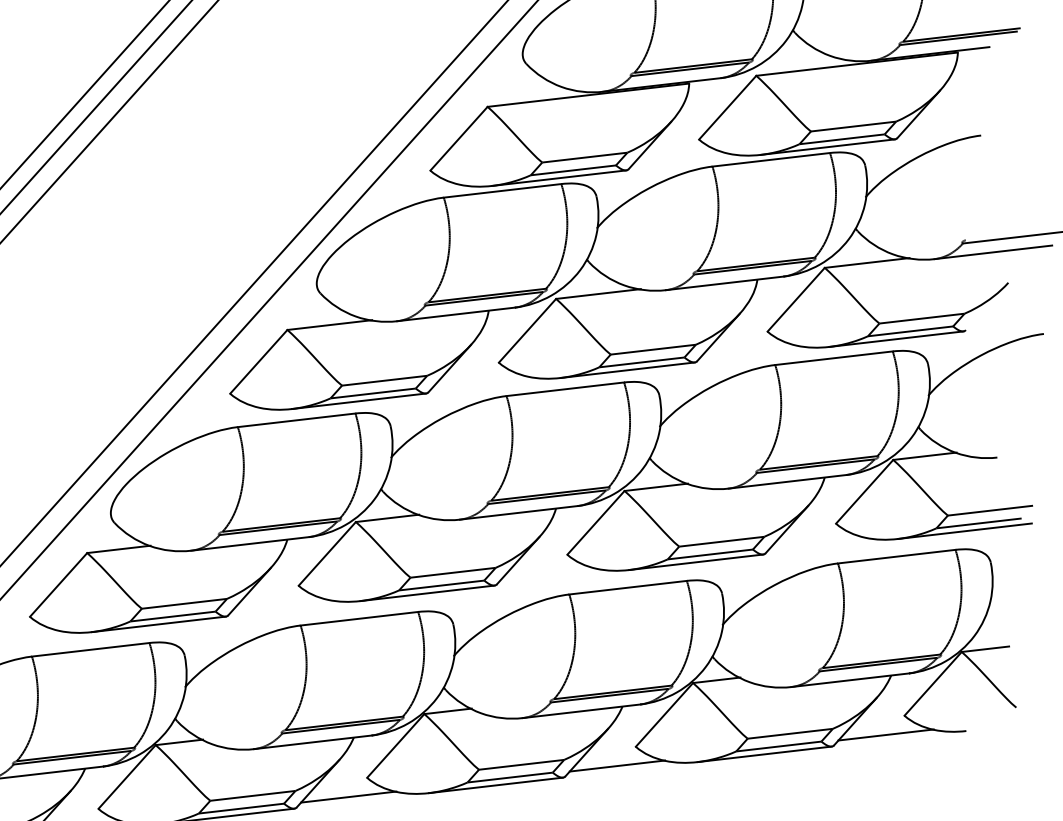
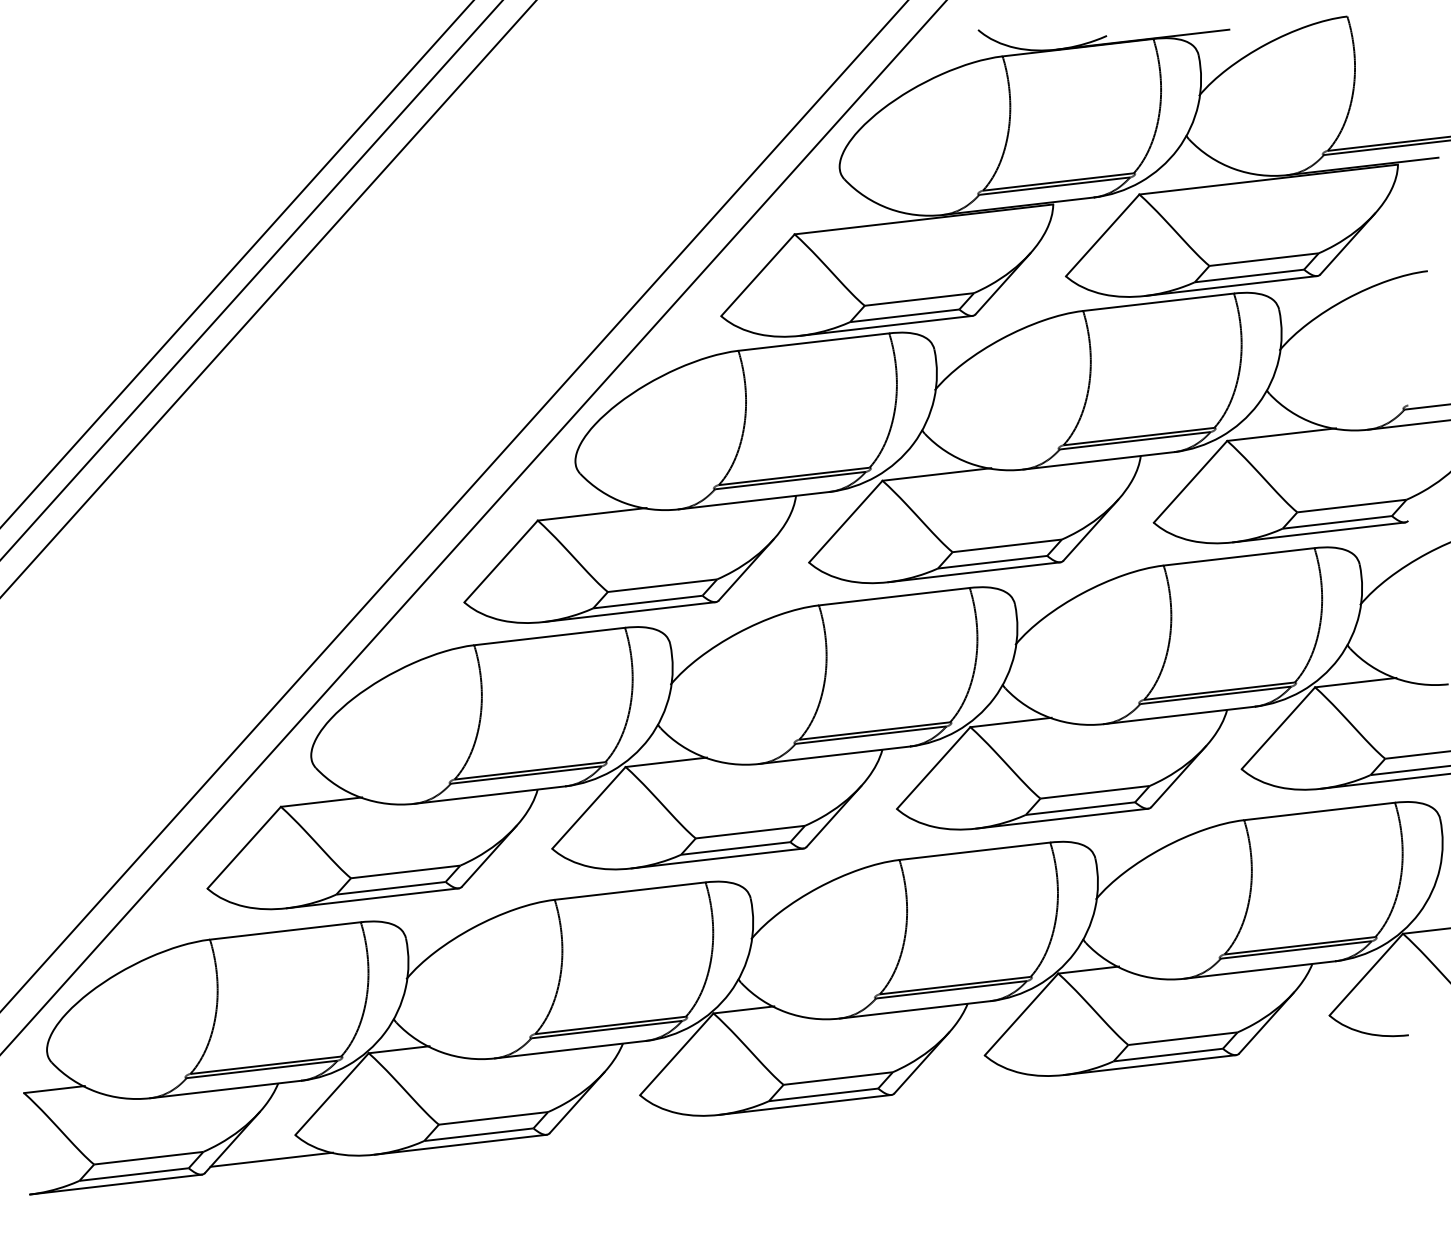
line: (885, 735) -> (1305, 1040), removed
line: (617, 766) -> (961, 1080), removed
line: (348, 796) -> (616, 1119), removed

